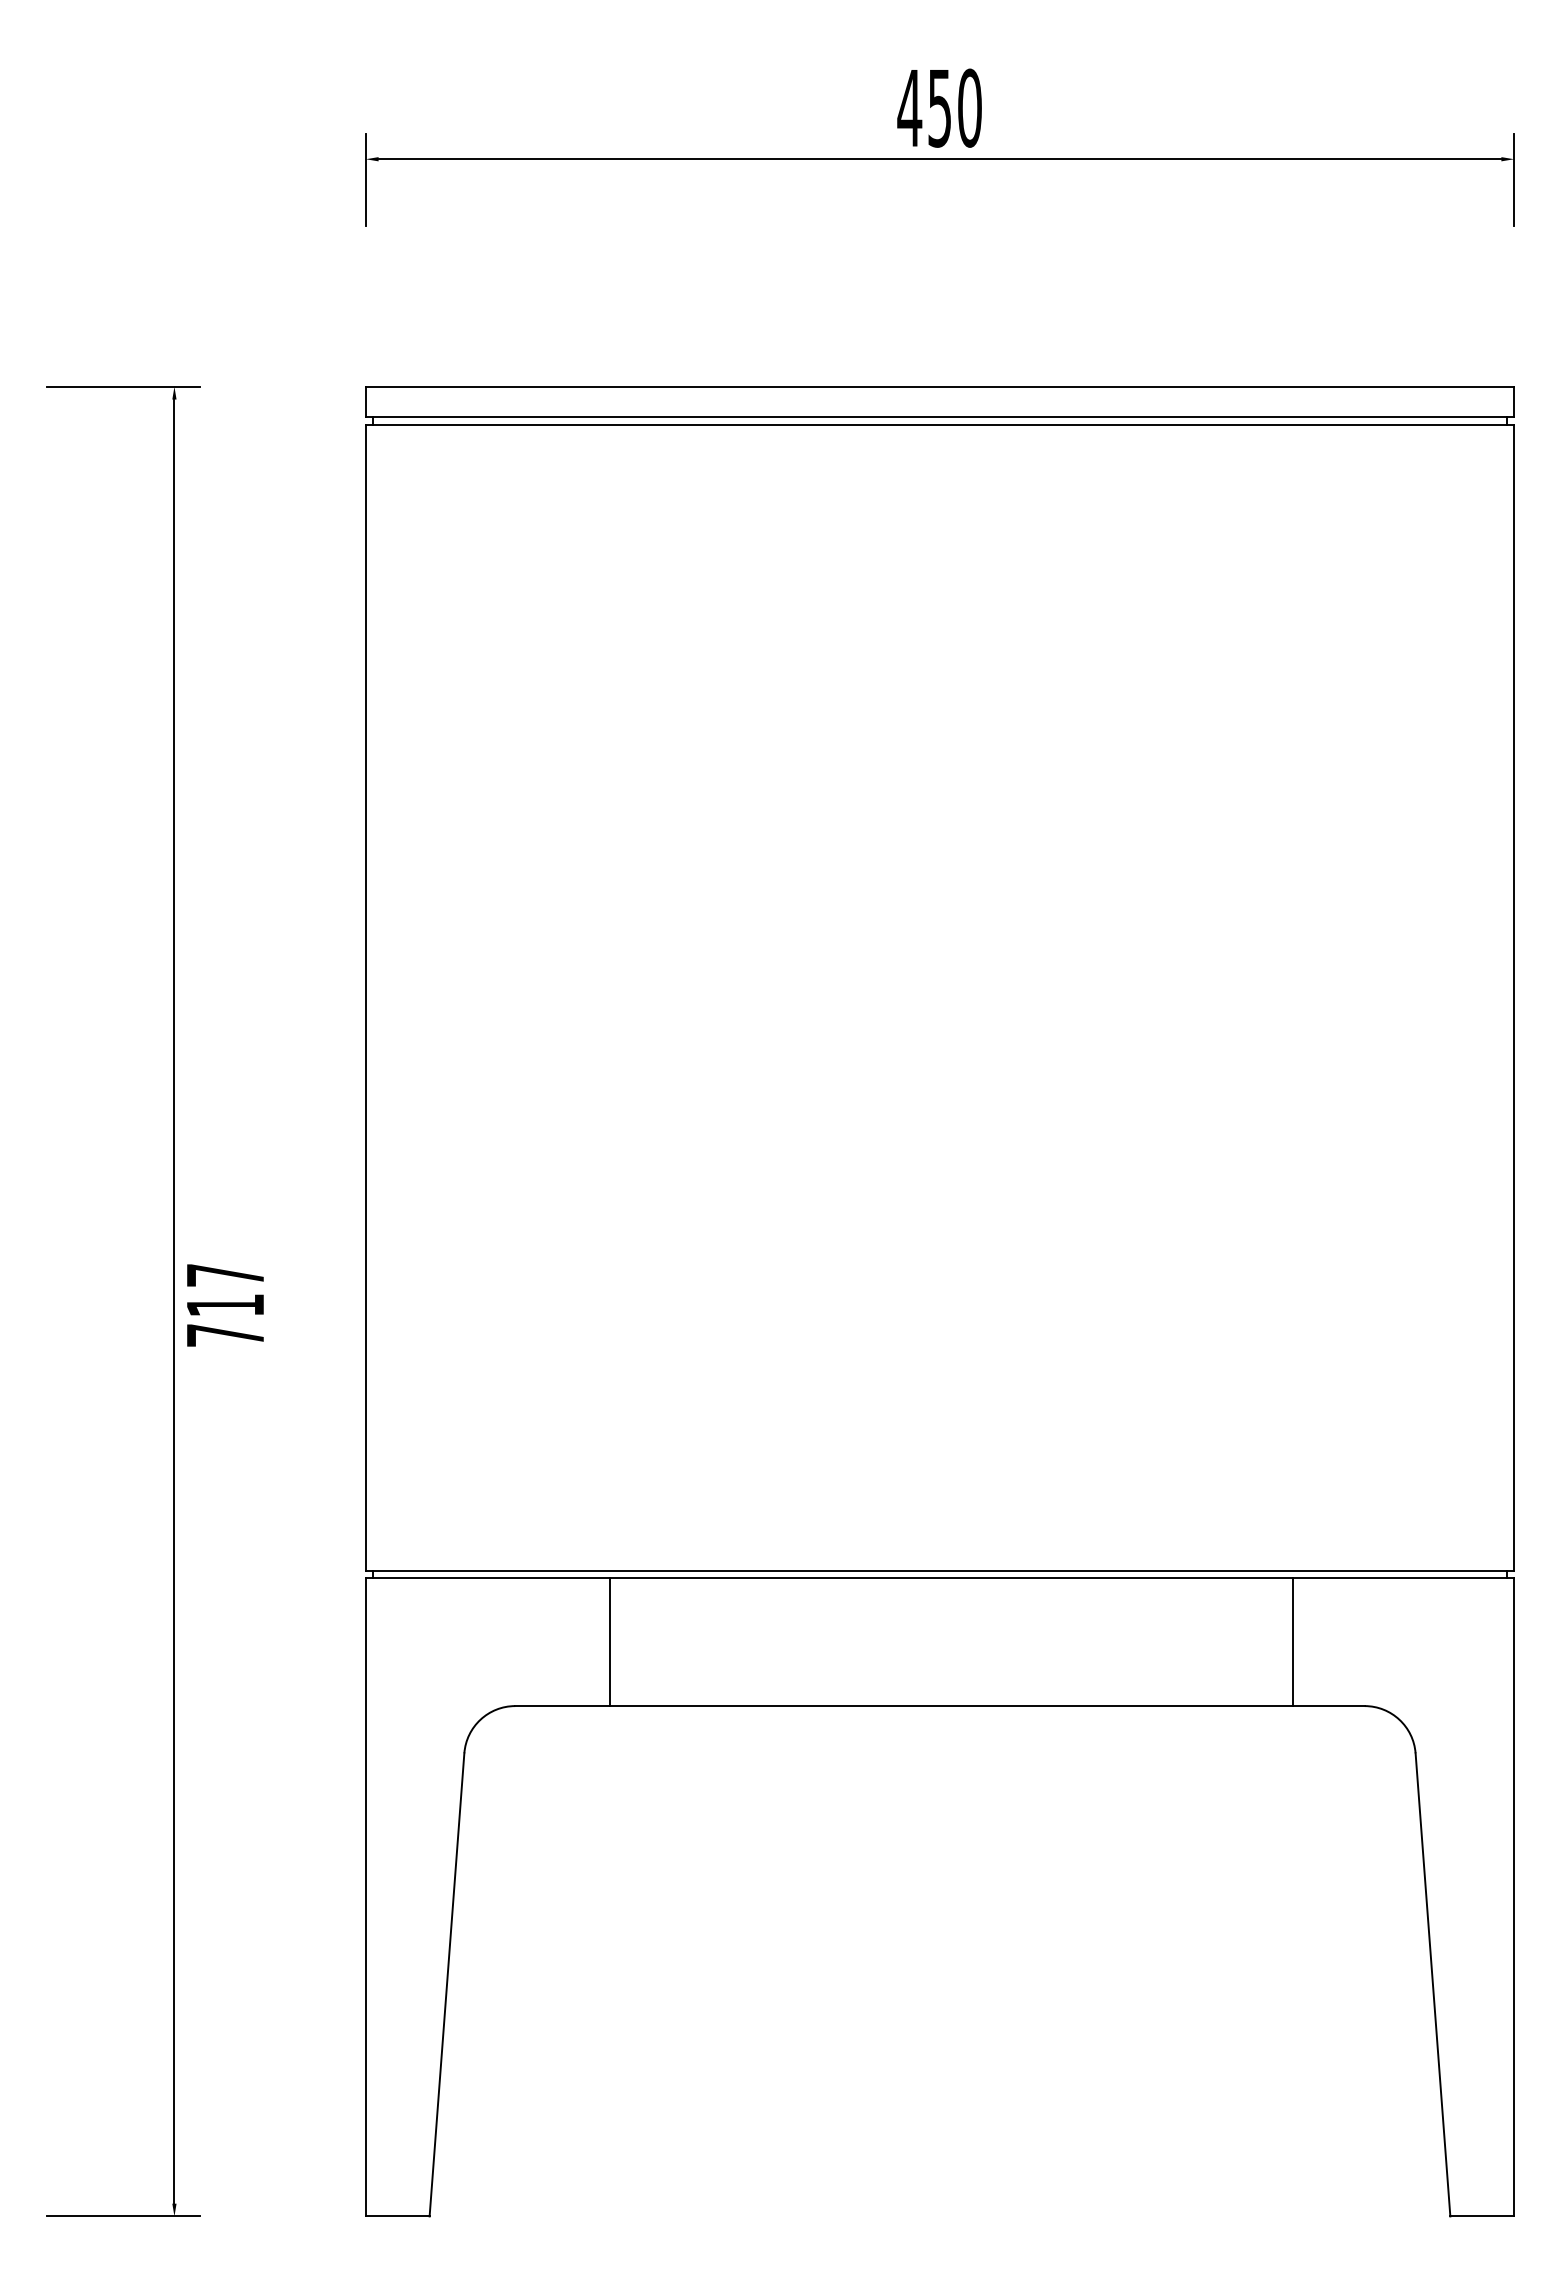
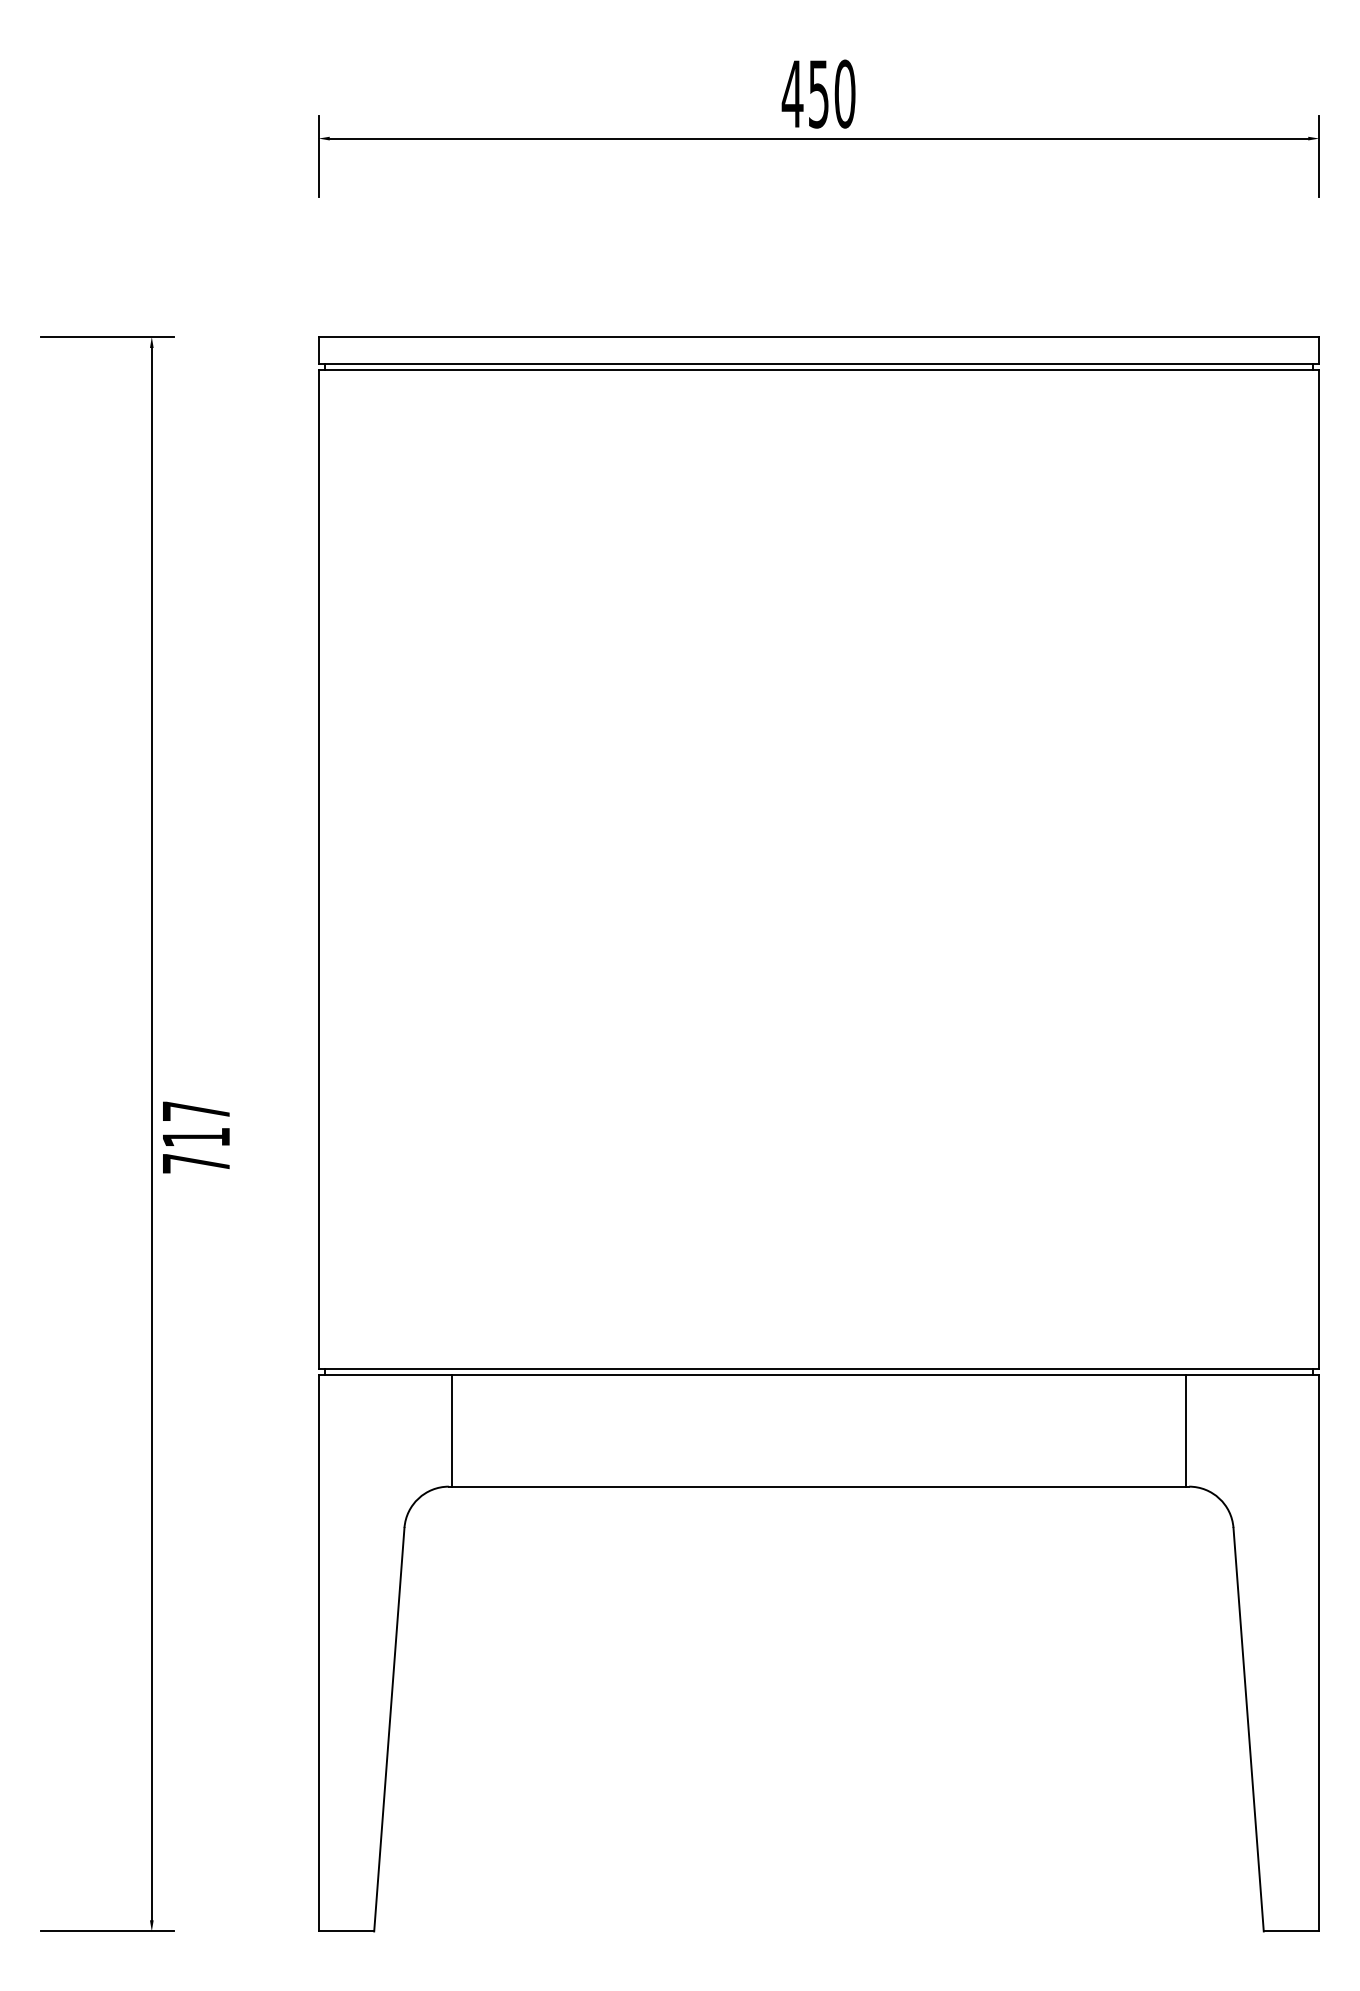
line: (609, 1642) -> (451, 1431), moved
line: (1293, 1642) -> (1186, 1431), moved

